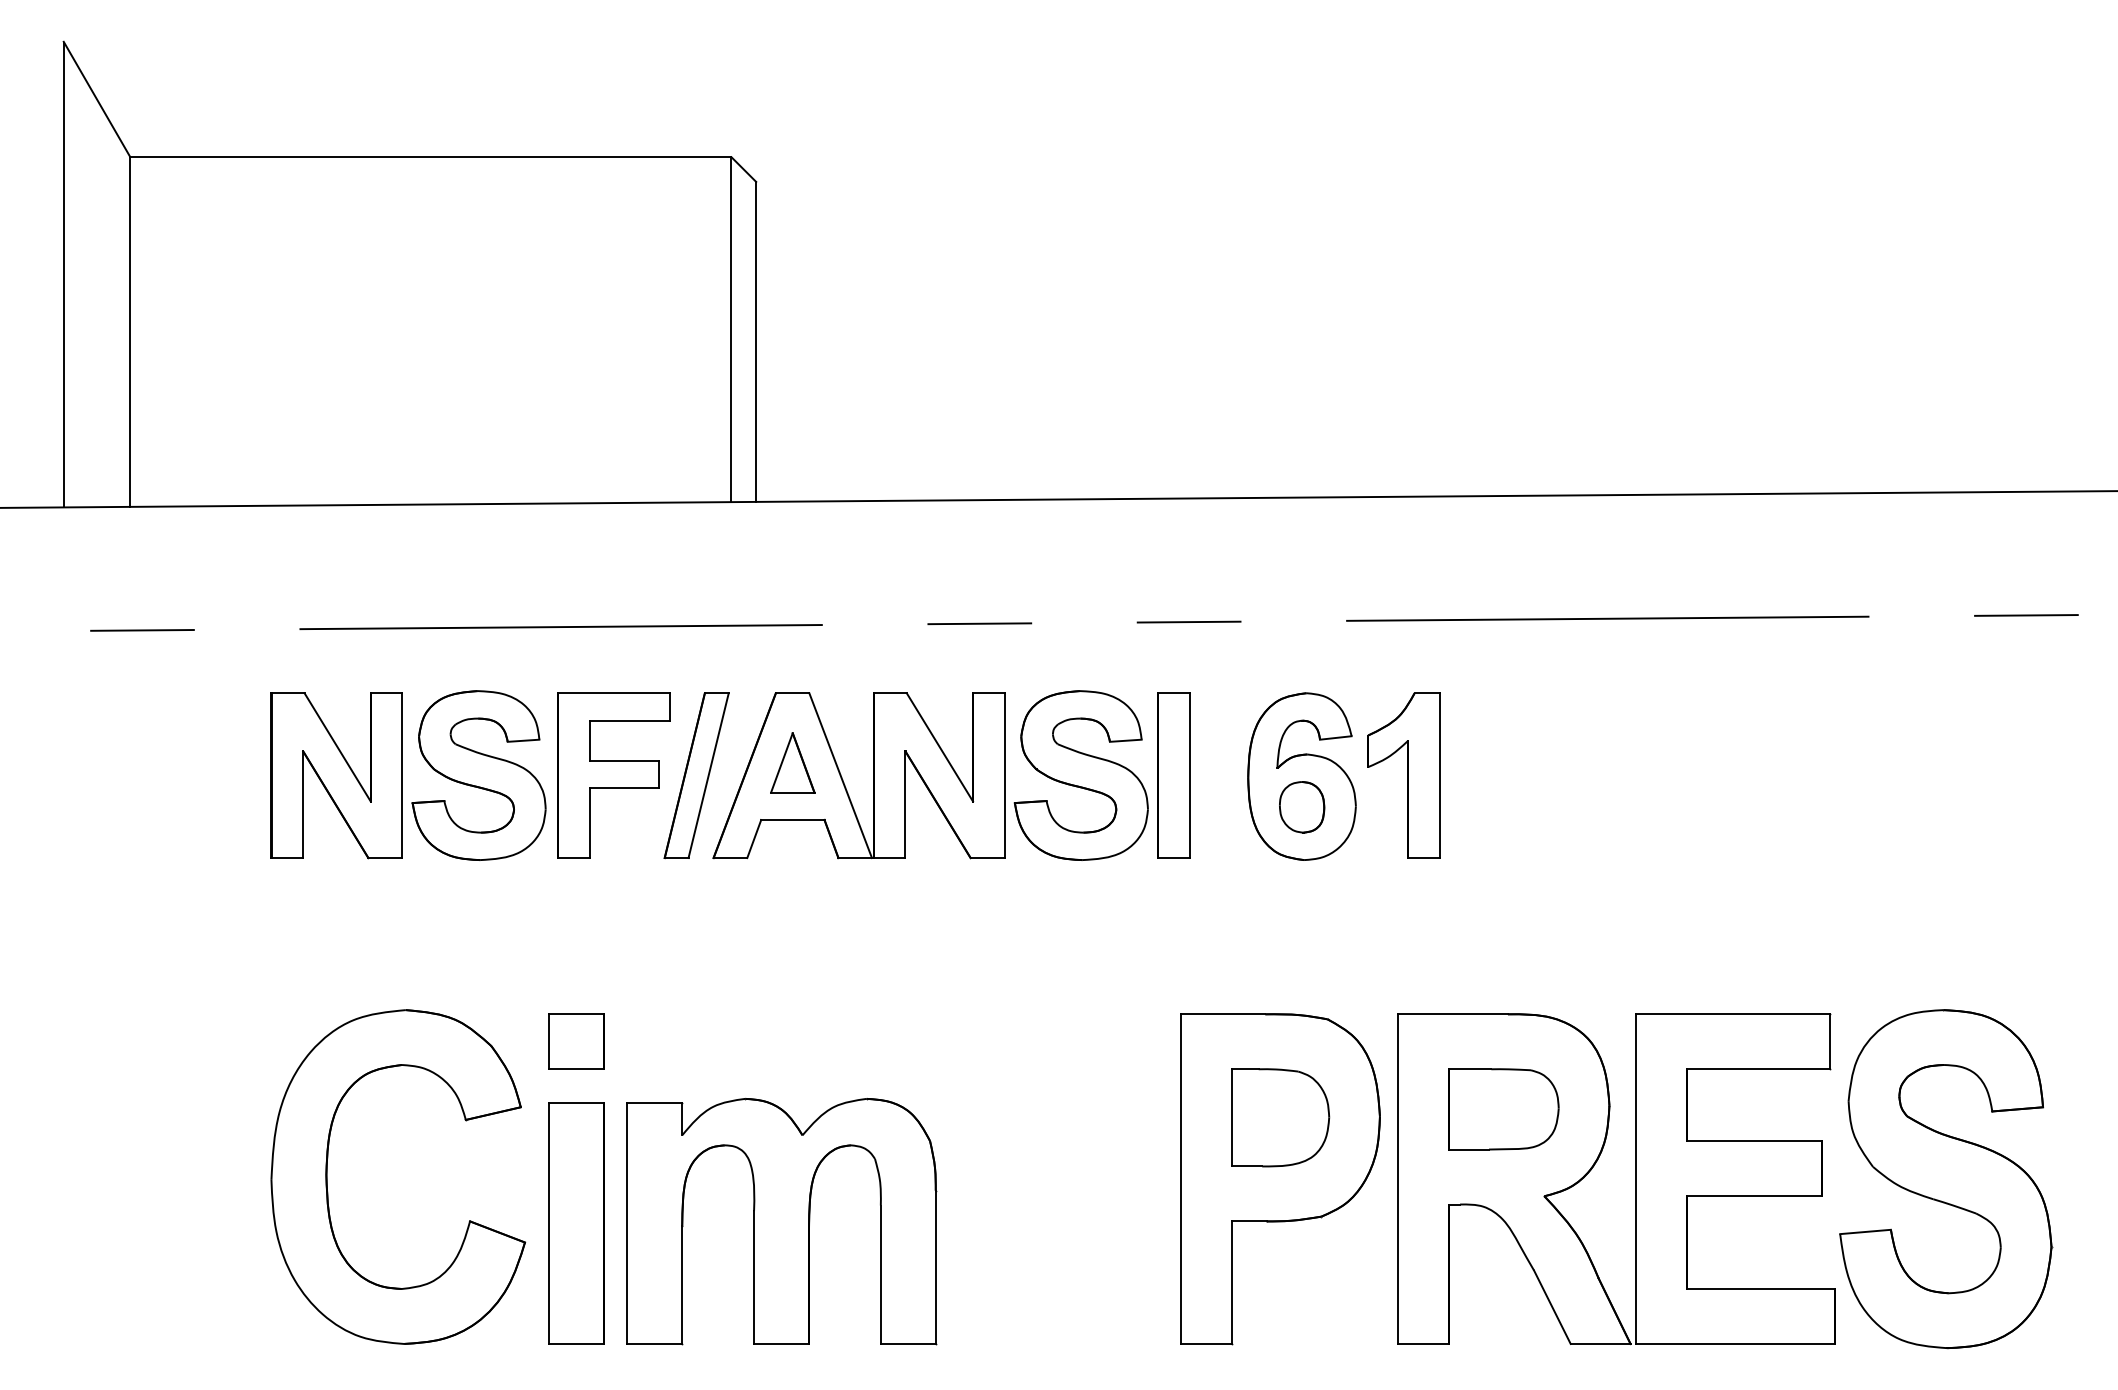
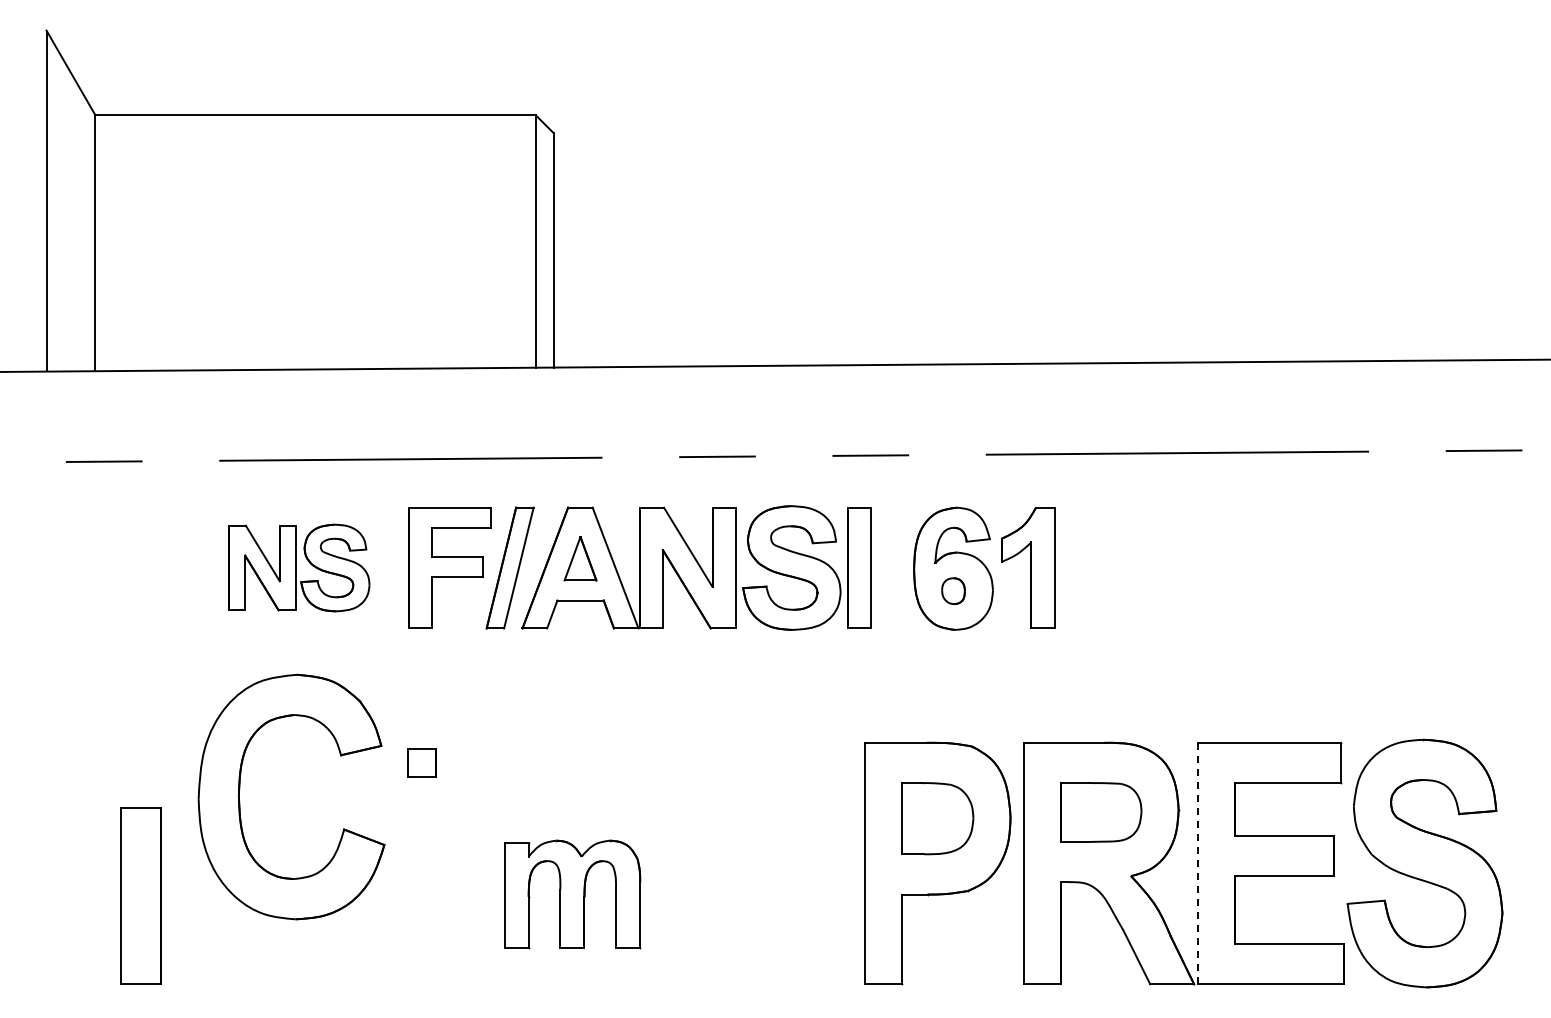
part: (409, 774) -> (299, 567), size x0.7
part: (1302, 806) -> (953, 590), size x0.7
part: (575, 1041) -> (421, 762), size x0.7
line: (1636, 1178) -> (1198, 863), solid -> dashed
part: (328, 1184) -> (240, 802), moved
part: (781, 1221) -> (572, 894), size x0.6
part: (575, 1222) -> (140, 895), moved

